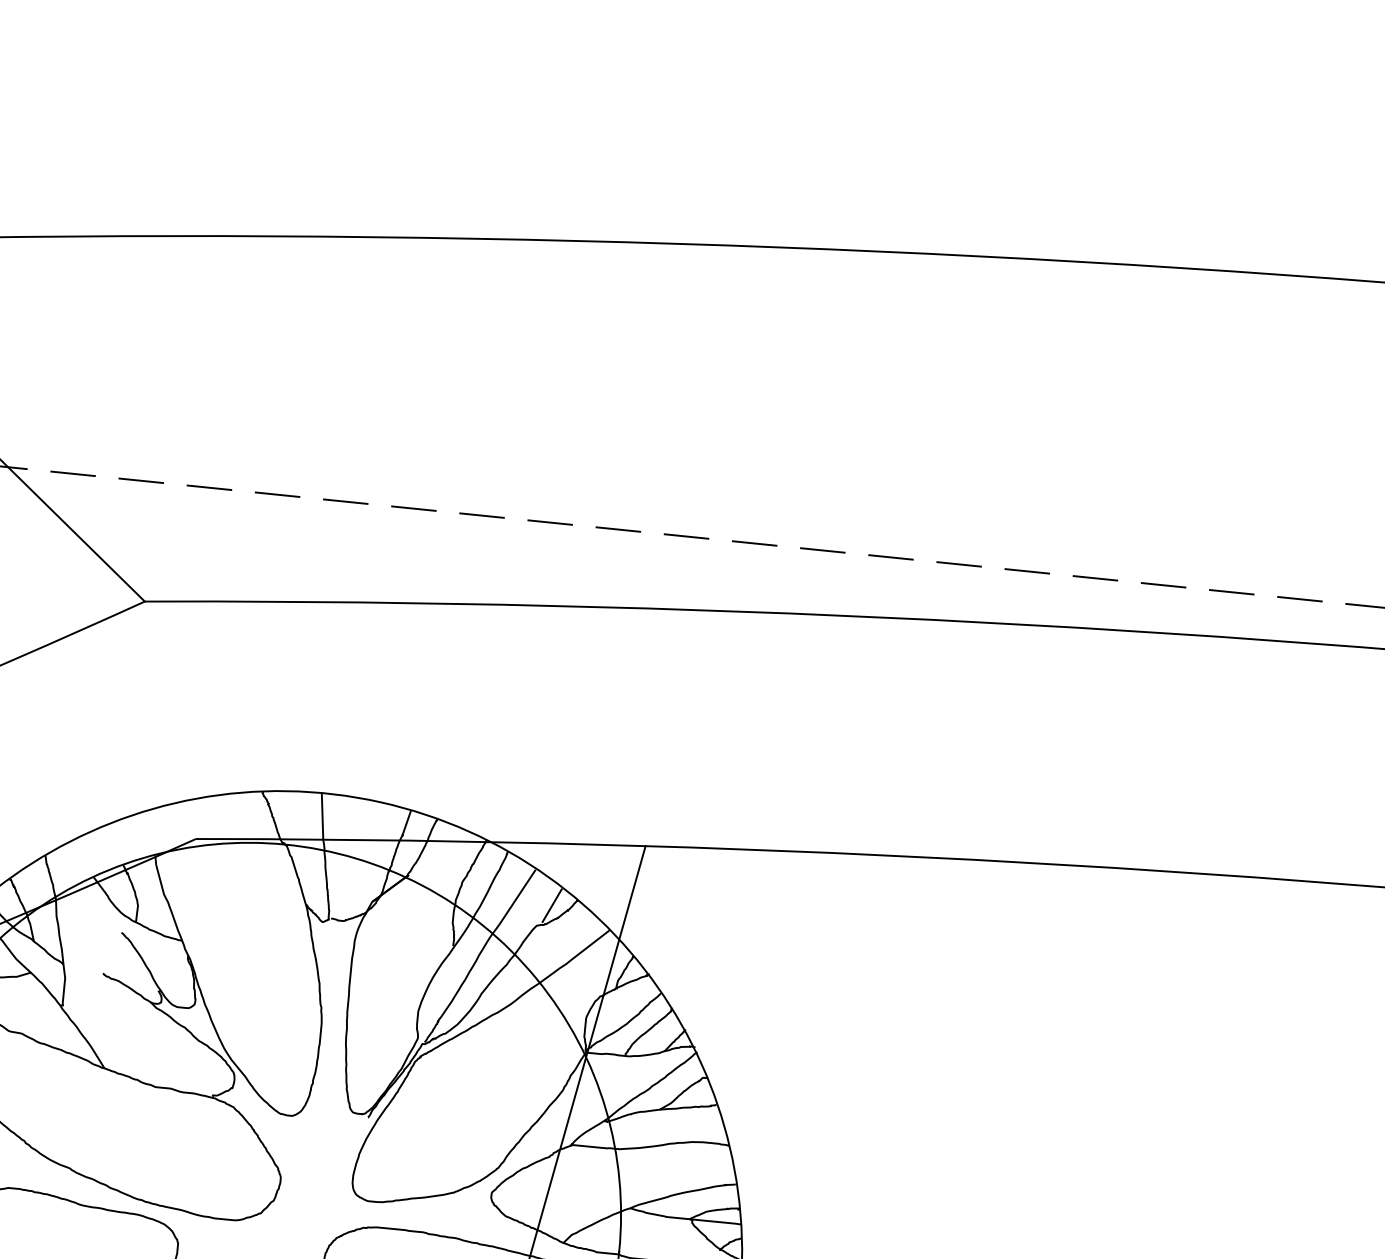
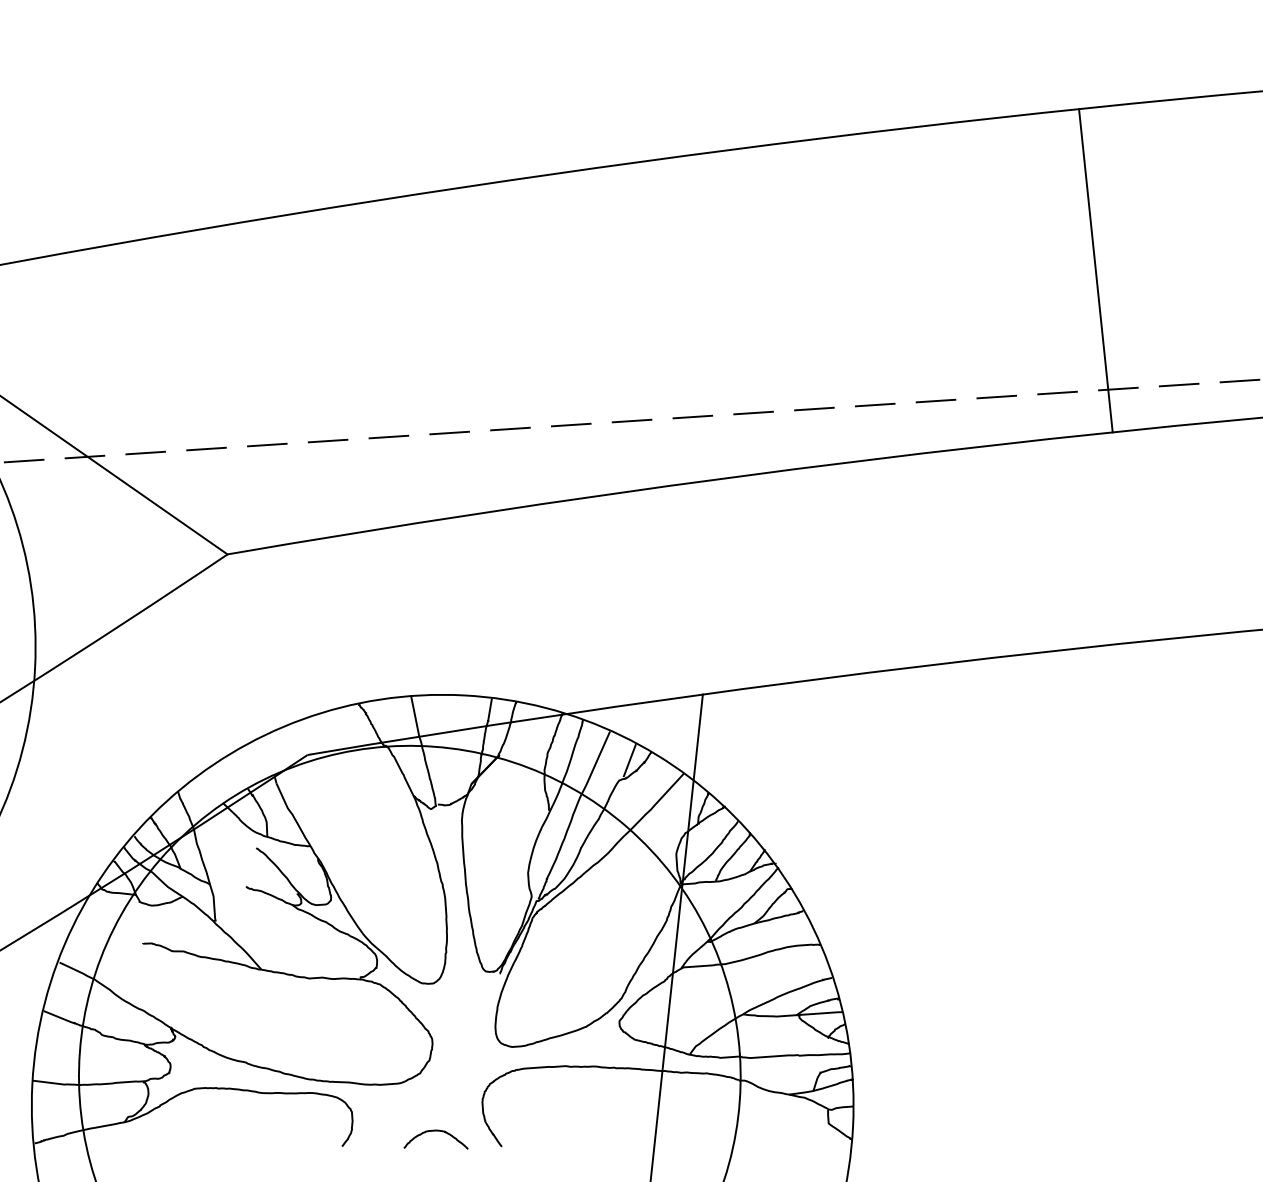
line: (1160, 449) -> (1095, 270), added

